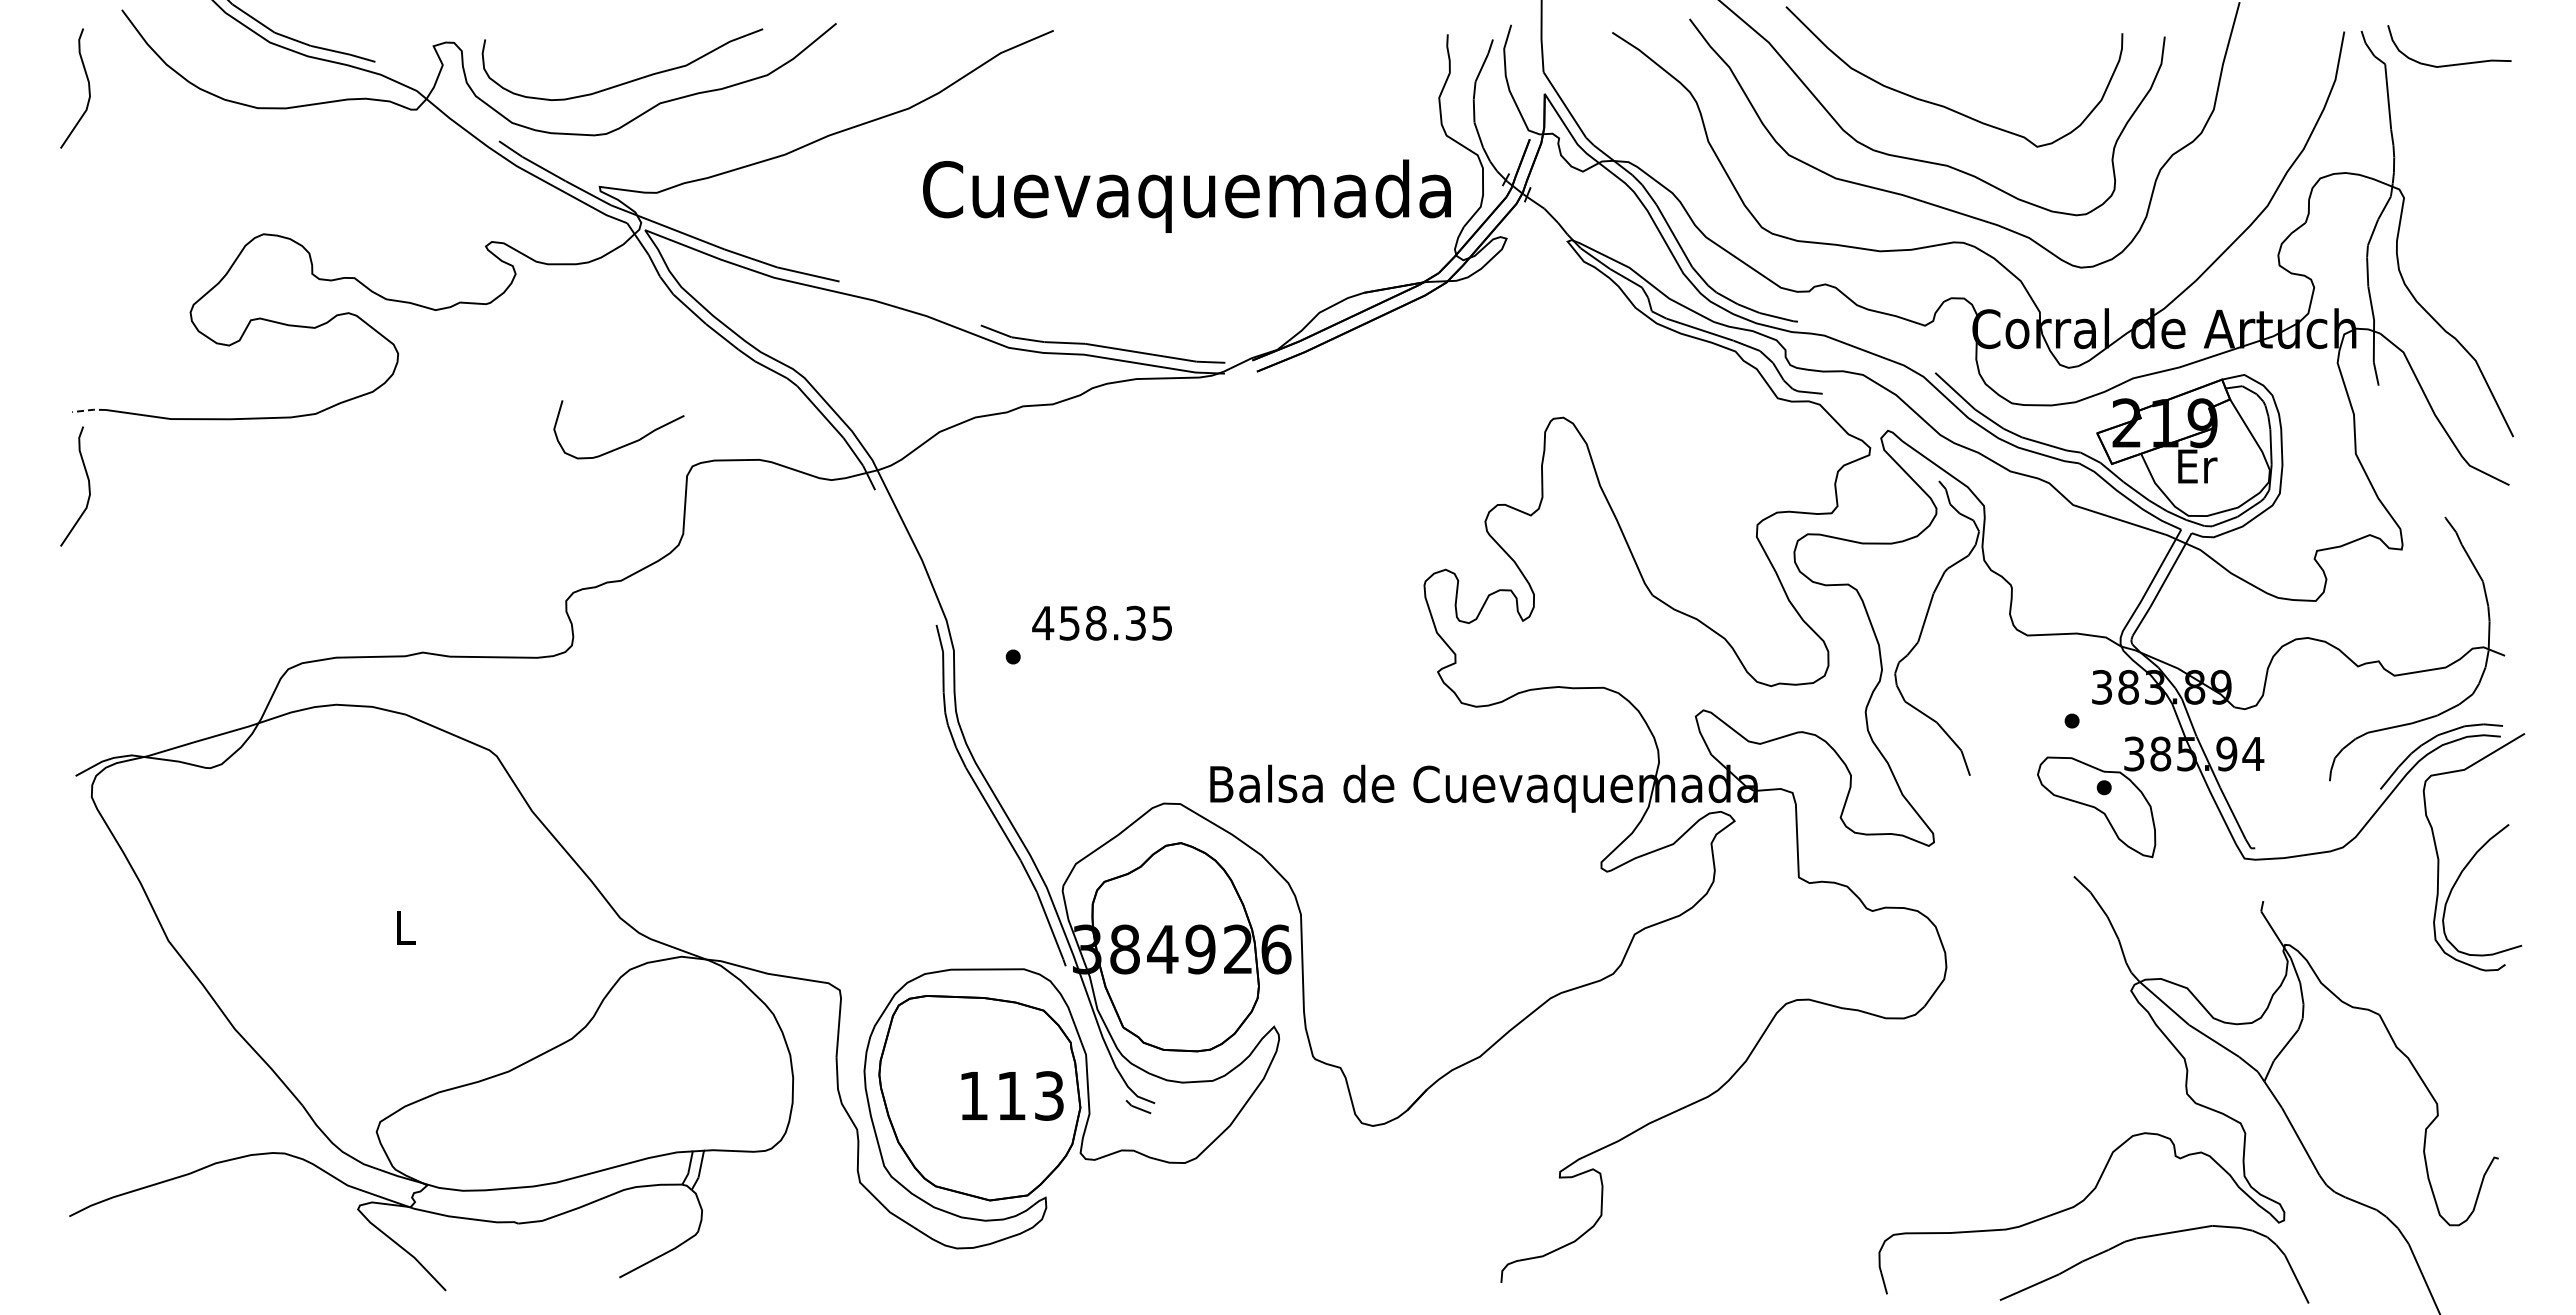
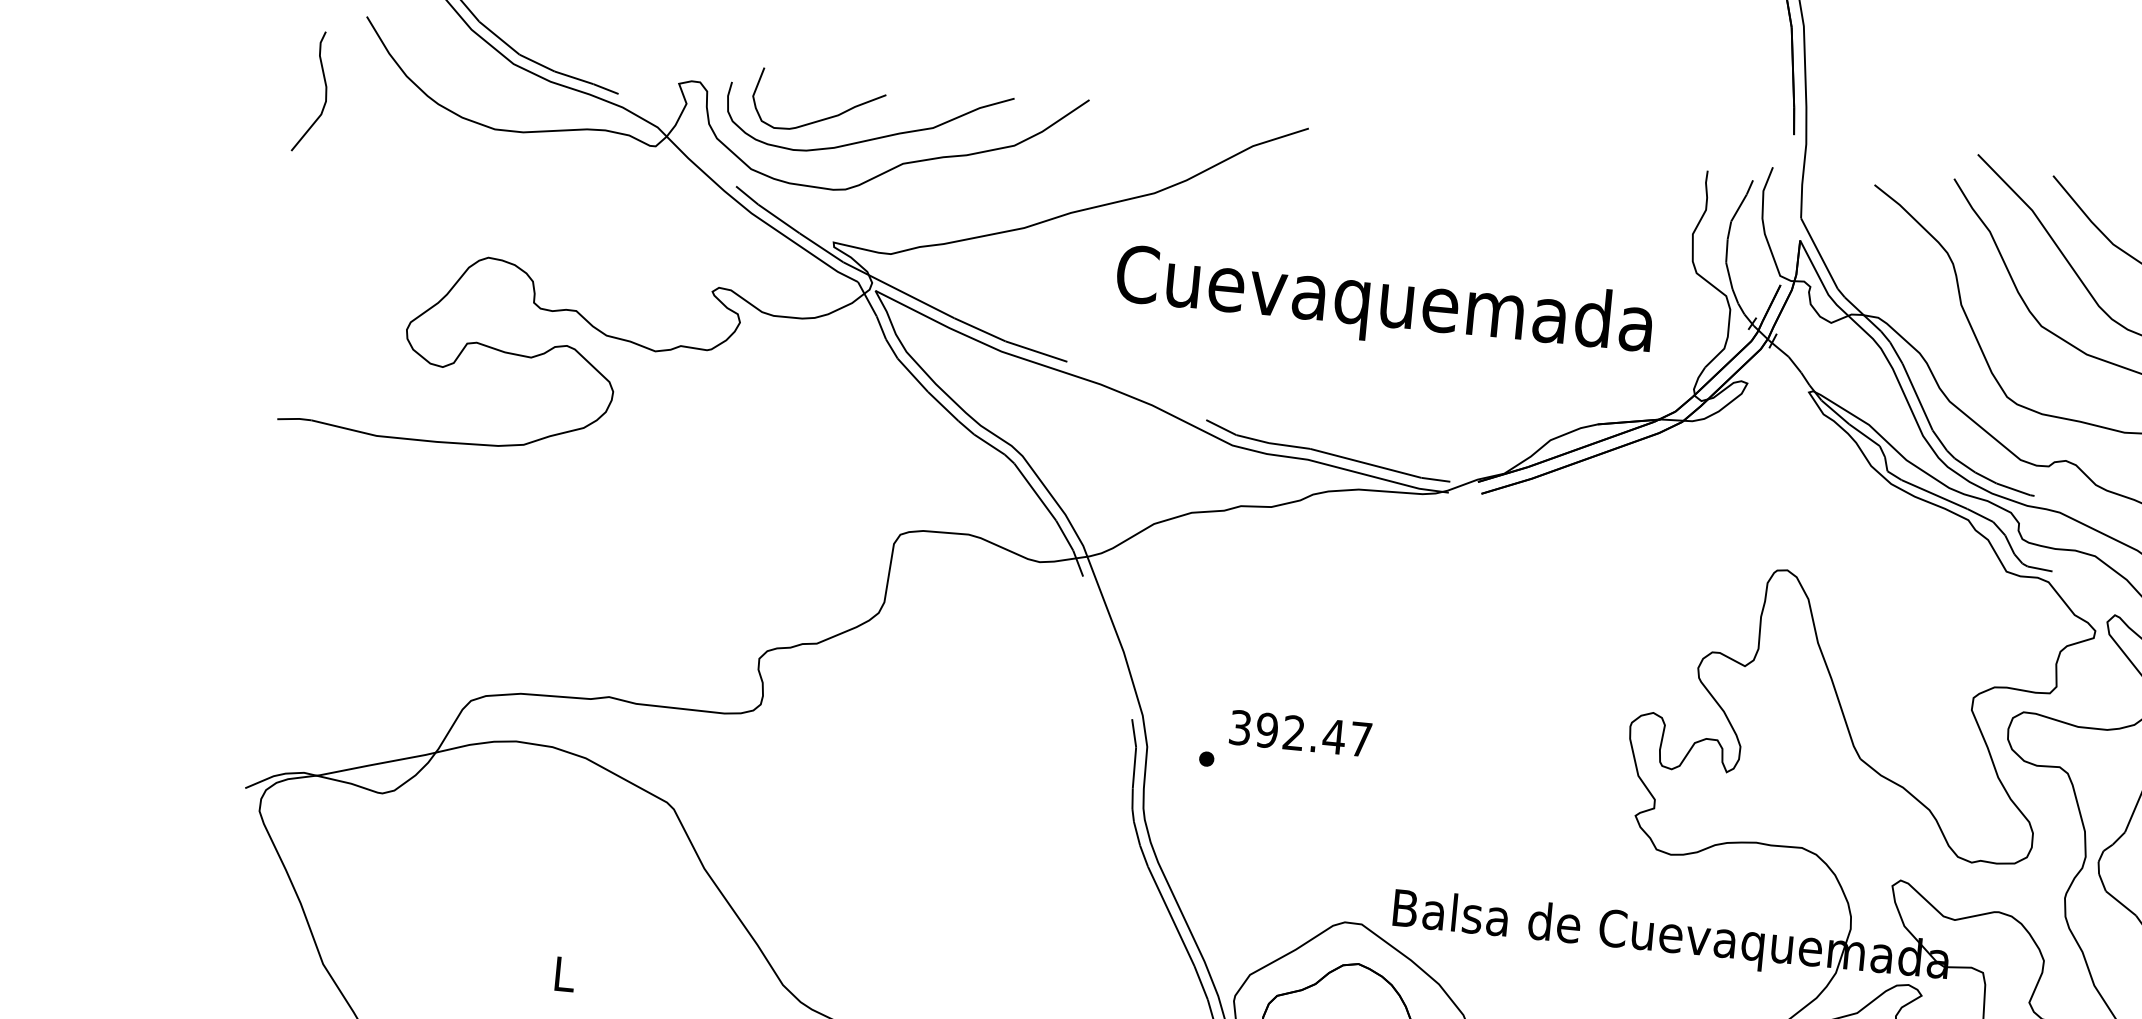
text: (1186, 195) -> (1383, 304), moved
line: (89, 410) -> (294, 419), dashed -> solid
curve: (622, 445) -> (820, 119), moved
curve: (88, 486) -> (286, 496), removed
text: (1102, 622) -> (1300, 732), 458.35 -> 392.47

